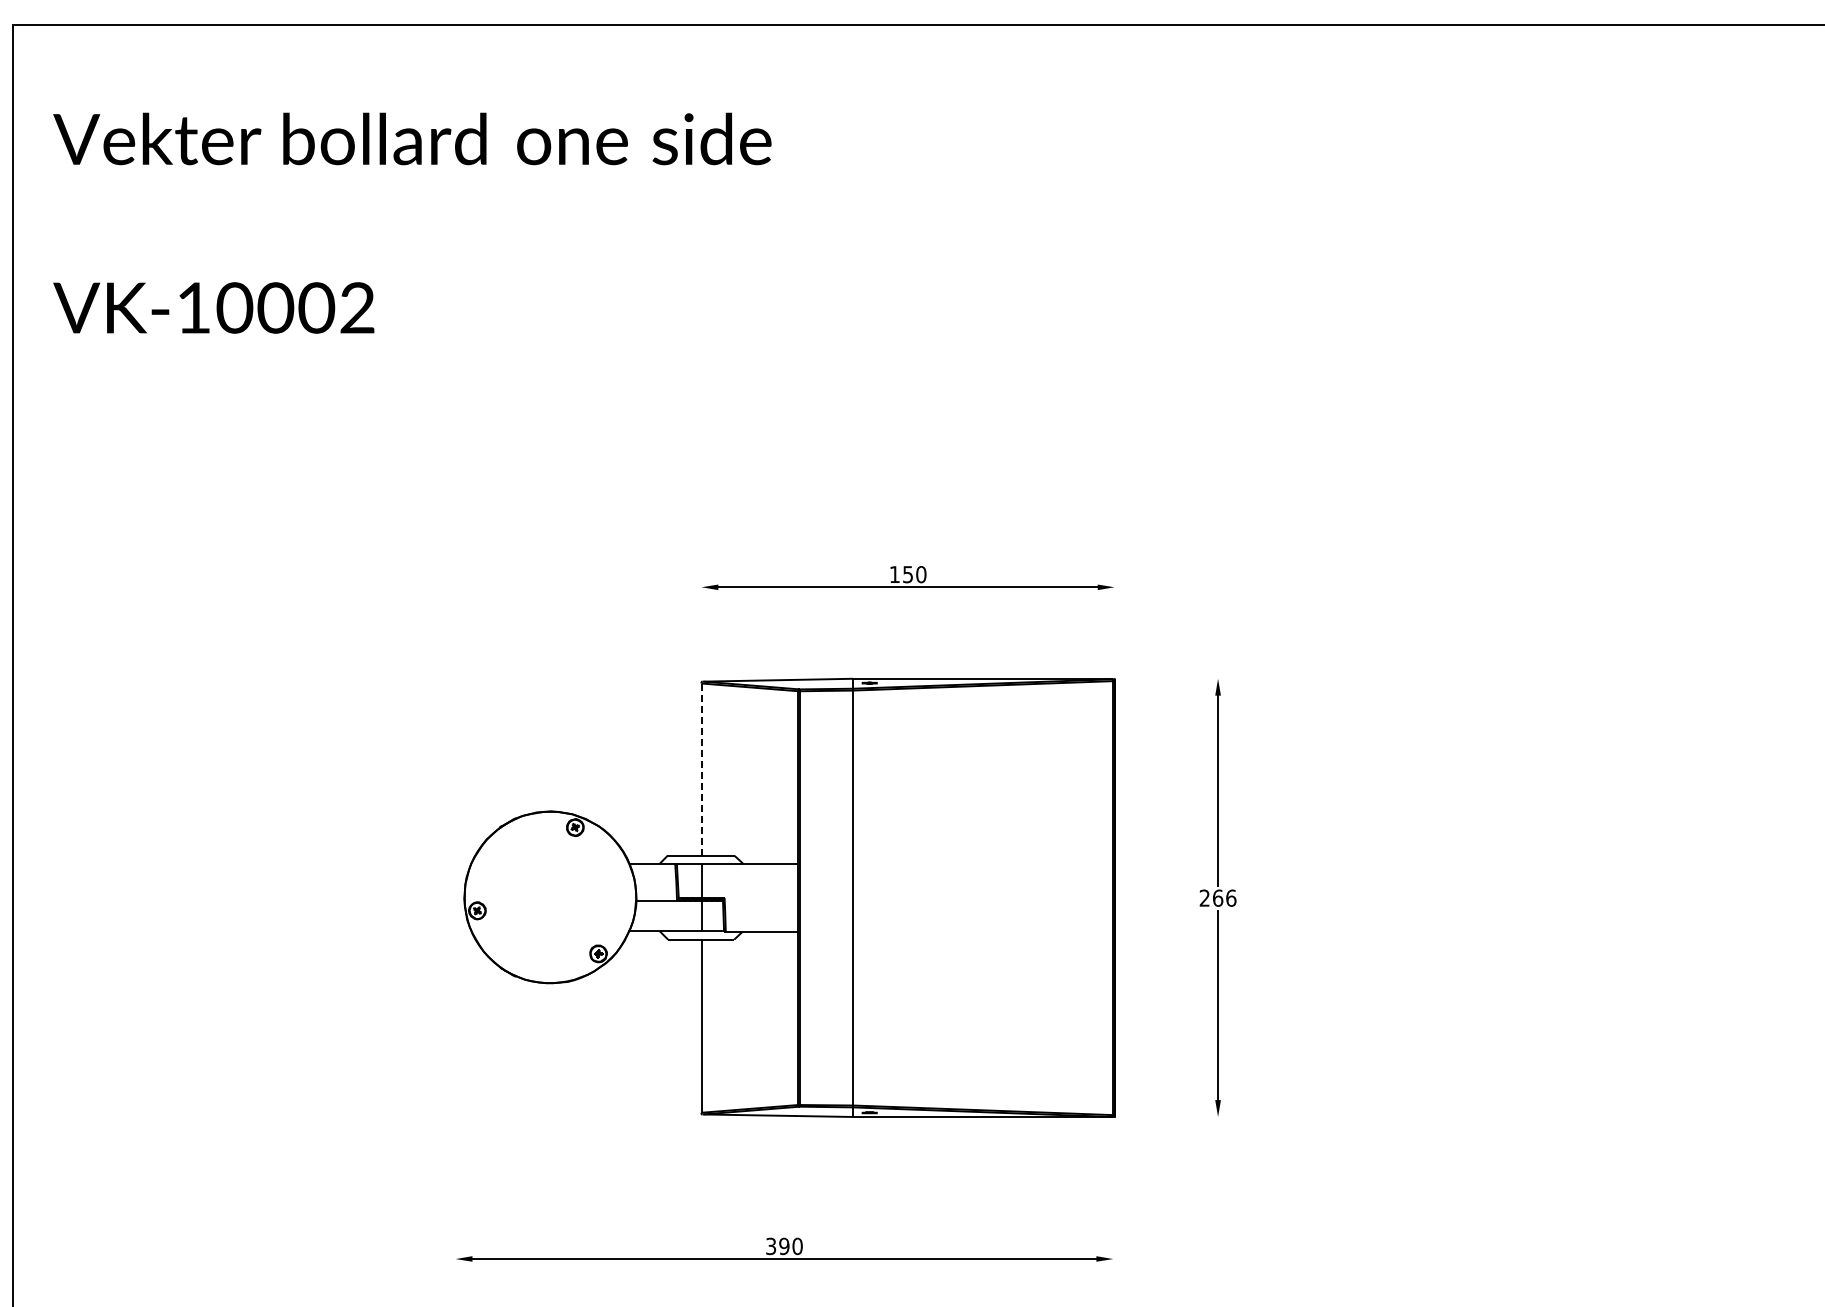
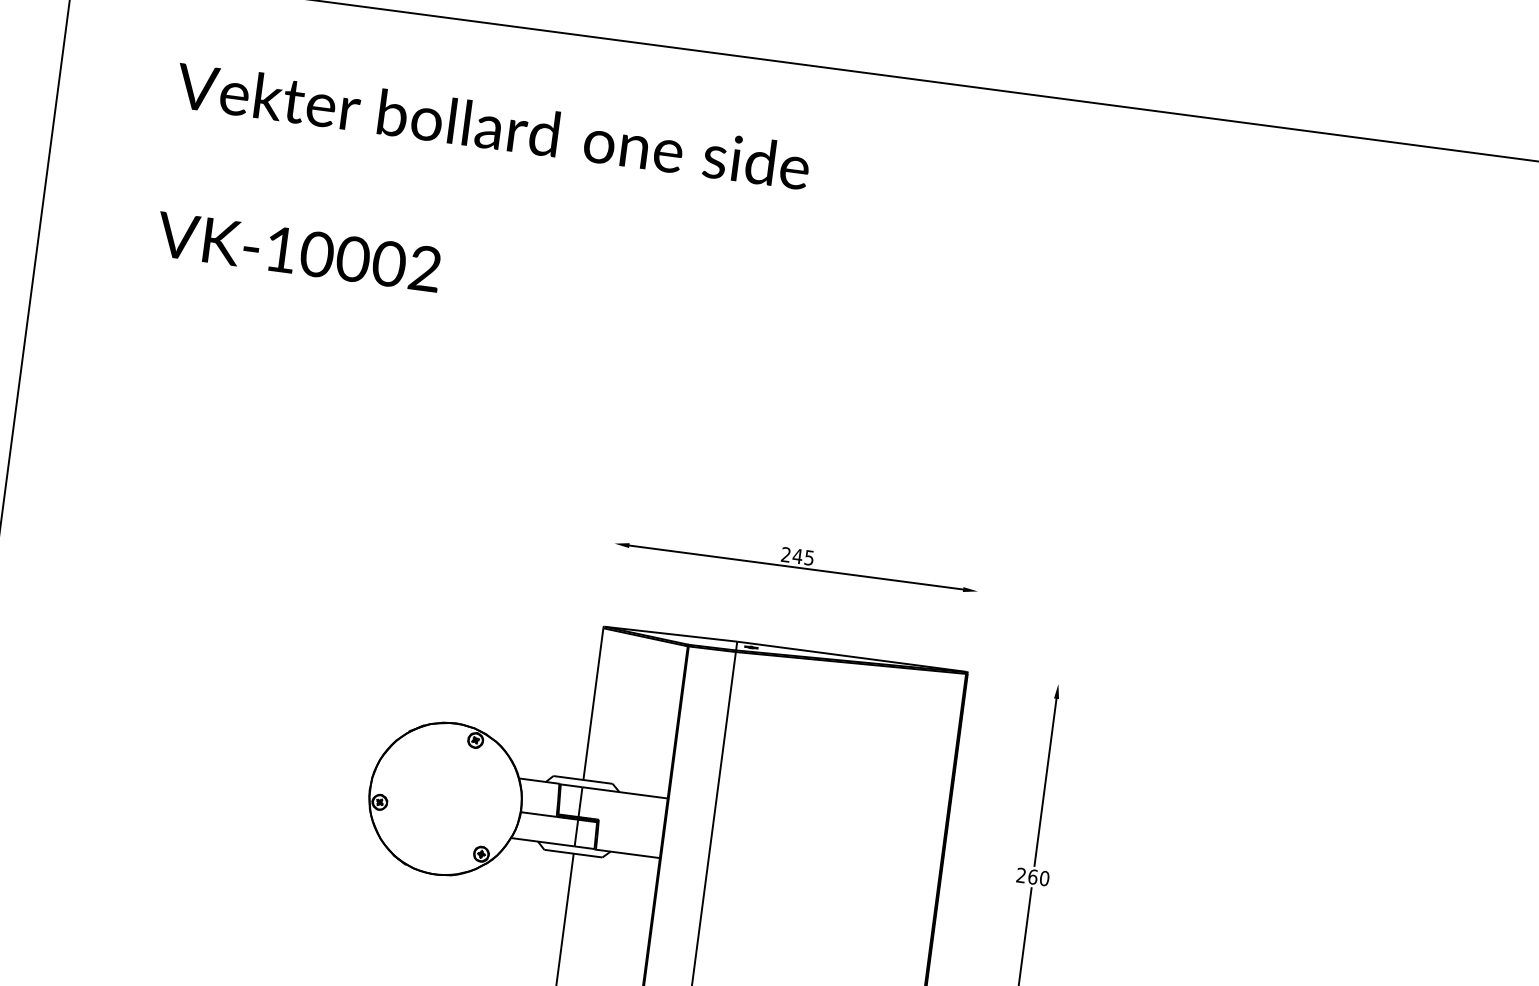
text: (412, 222) -> (483, 199), moved
text: (907, 574) -> (797, 556), 150 -> 245
line: (701, 769) -> (593, 703), dashed -> solid
text: (1231, 897) -> (1044, 877), 266 -> 260

